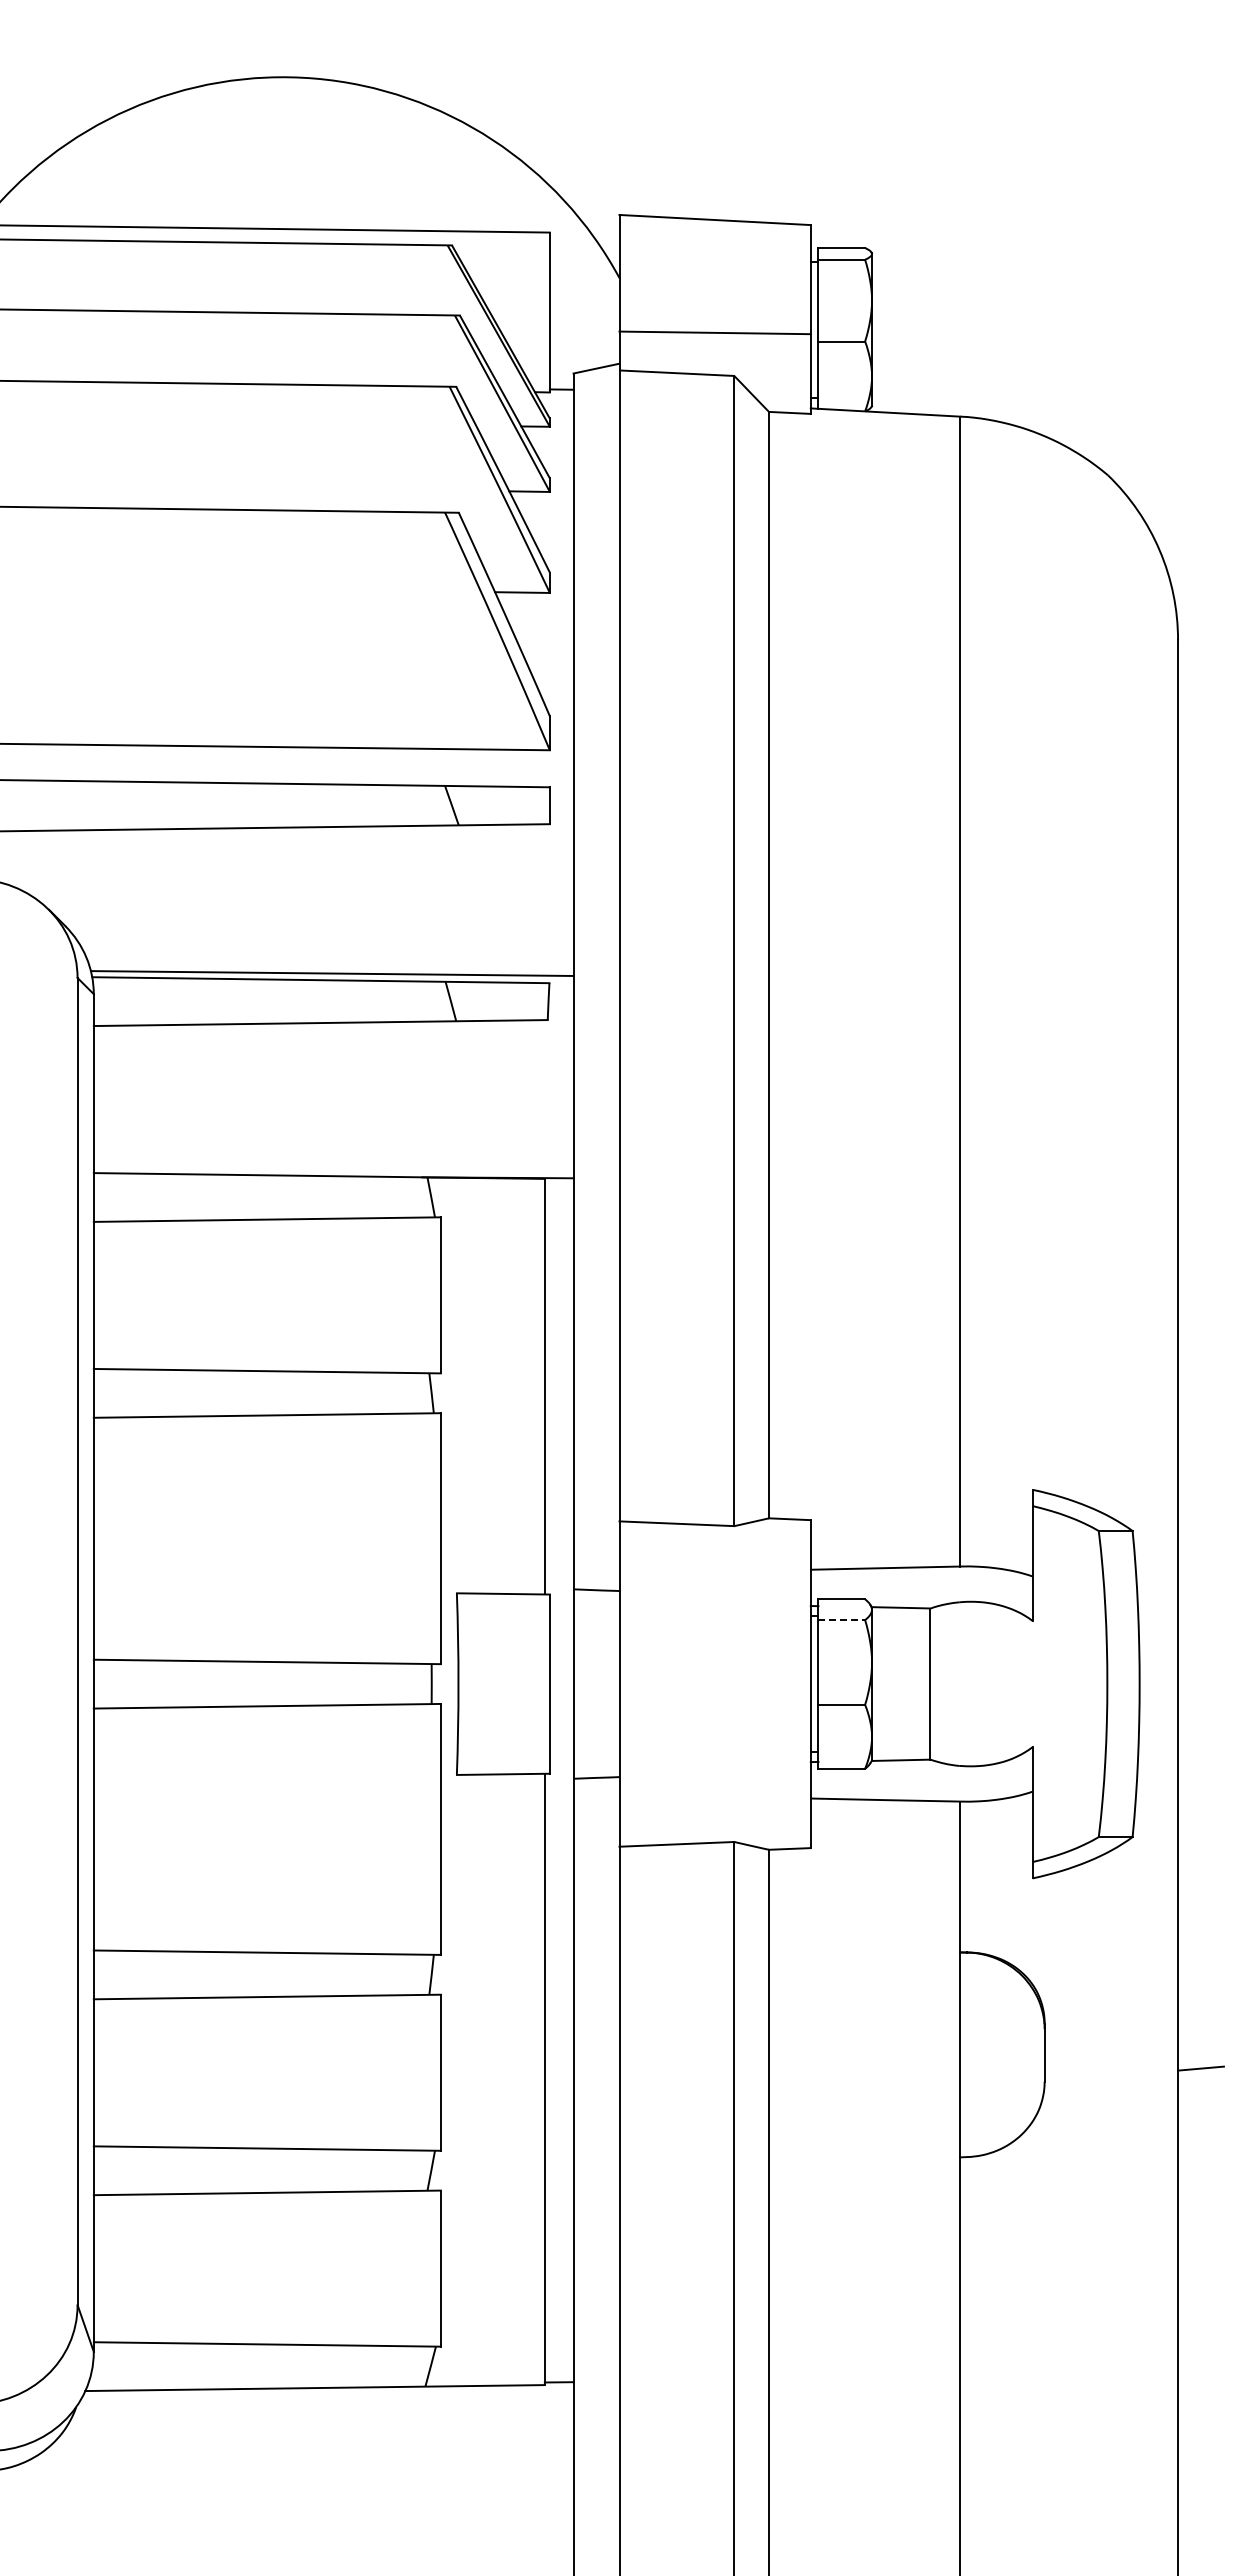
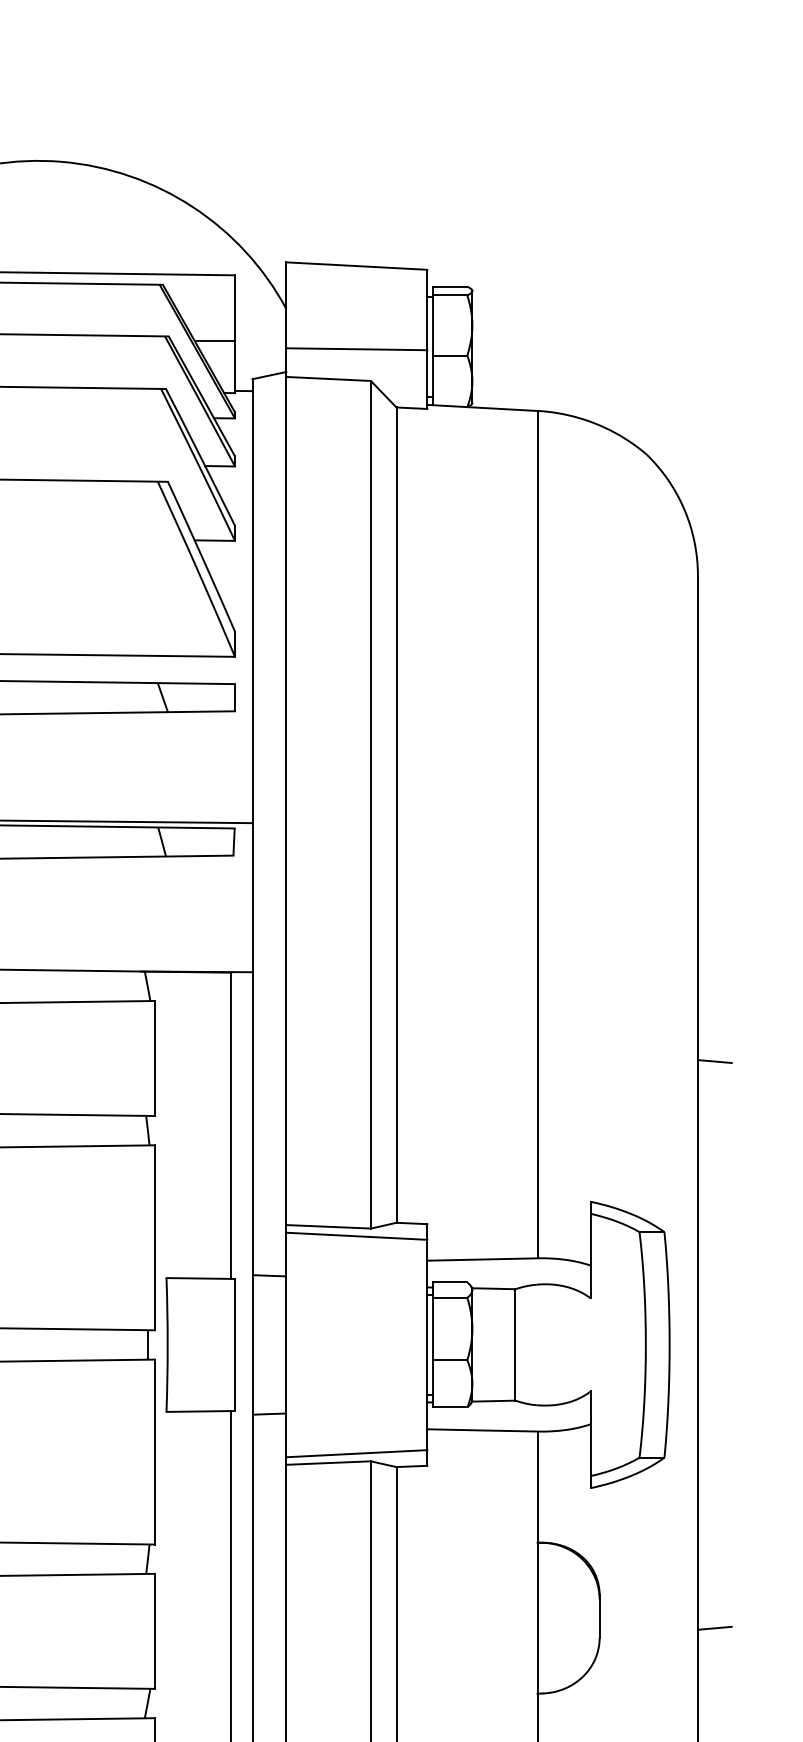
line: (522, 322) -> (214, 341), added
line: (1200, 1299) -> (714, 1061), added
line: (714, 1536) -> (356, 1236), added
line: (842, 1620) -> (450, 1298), dashed -> solid
line: (714, 1831) -> (356, 1453), added

